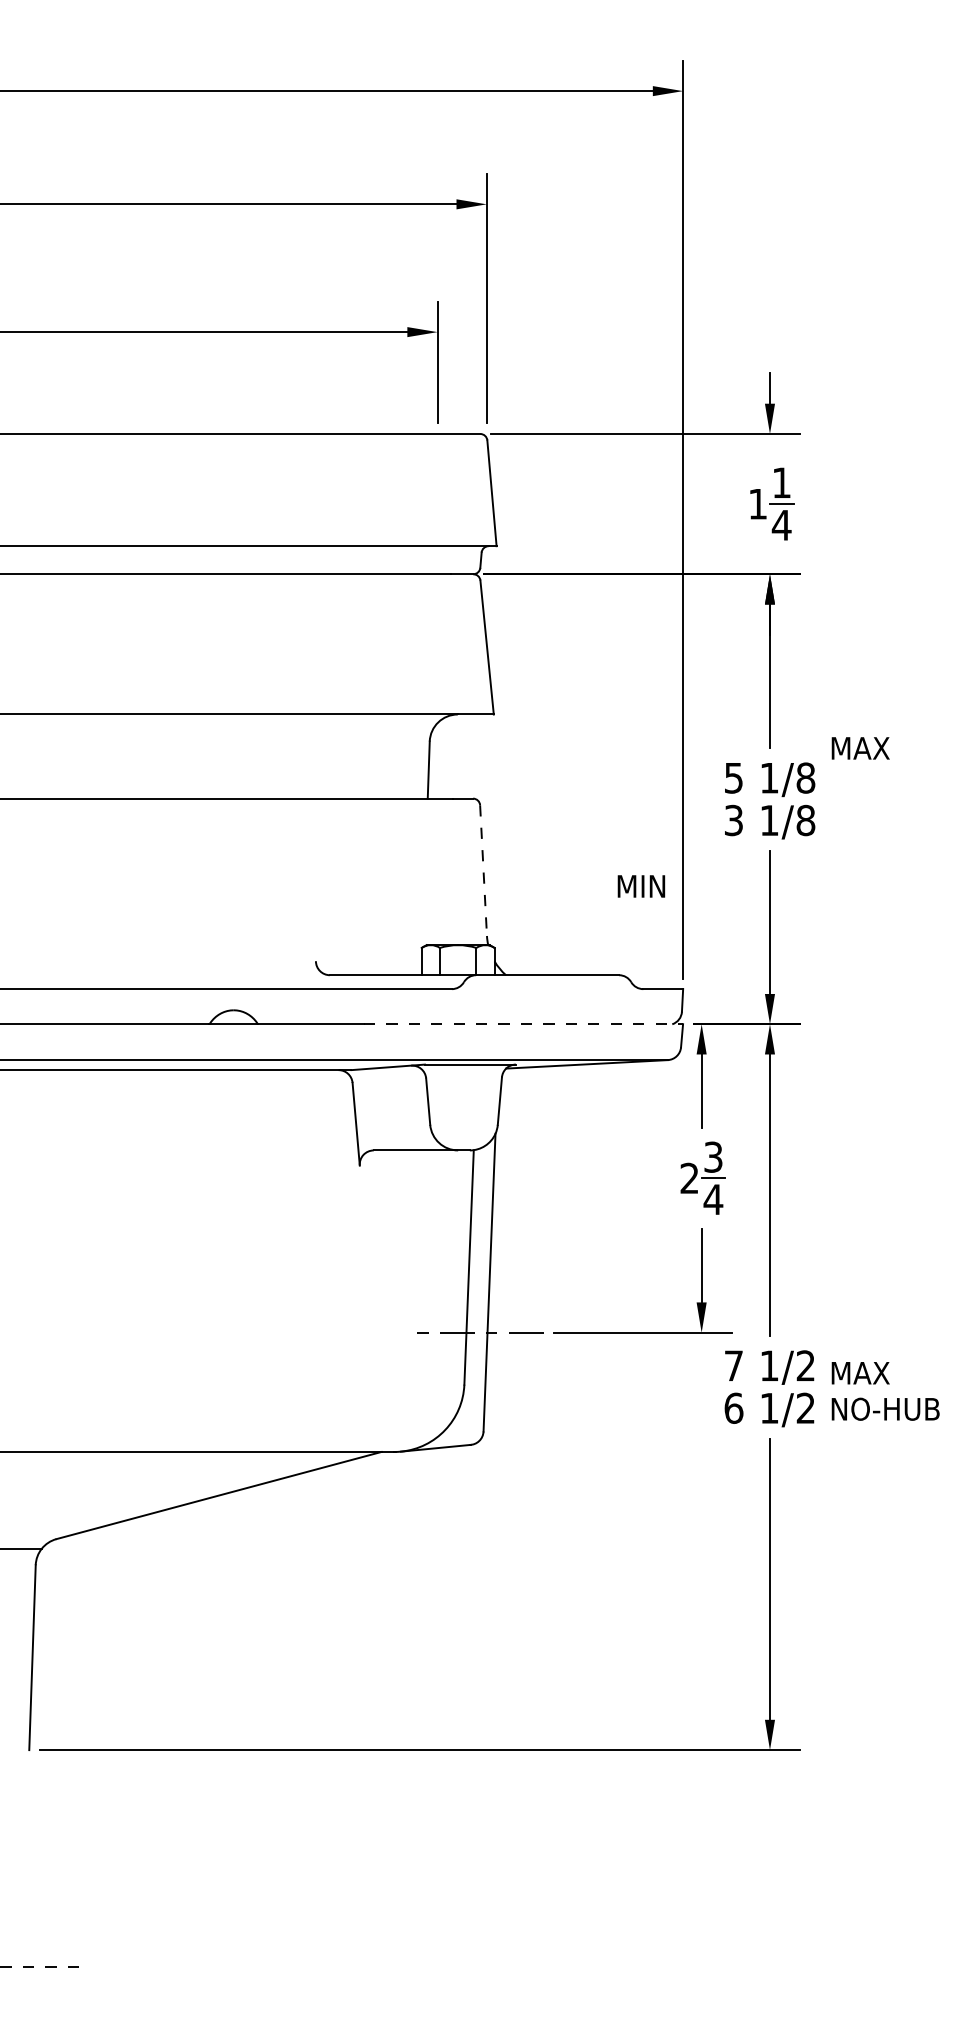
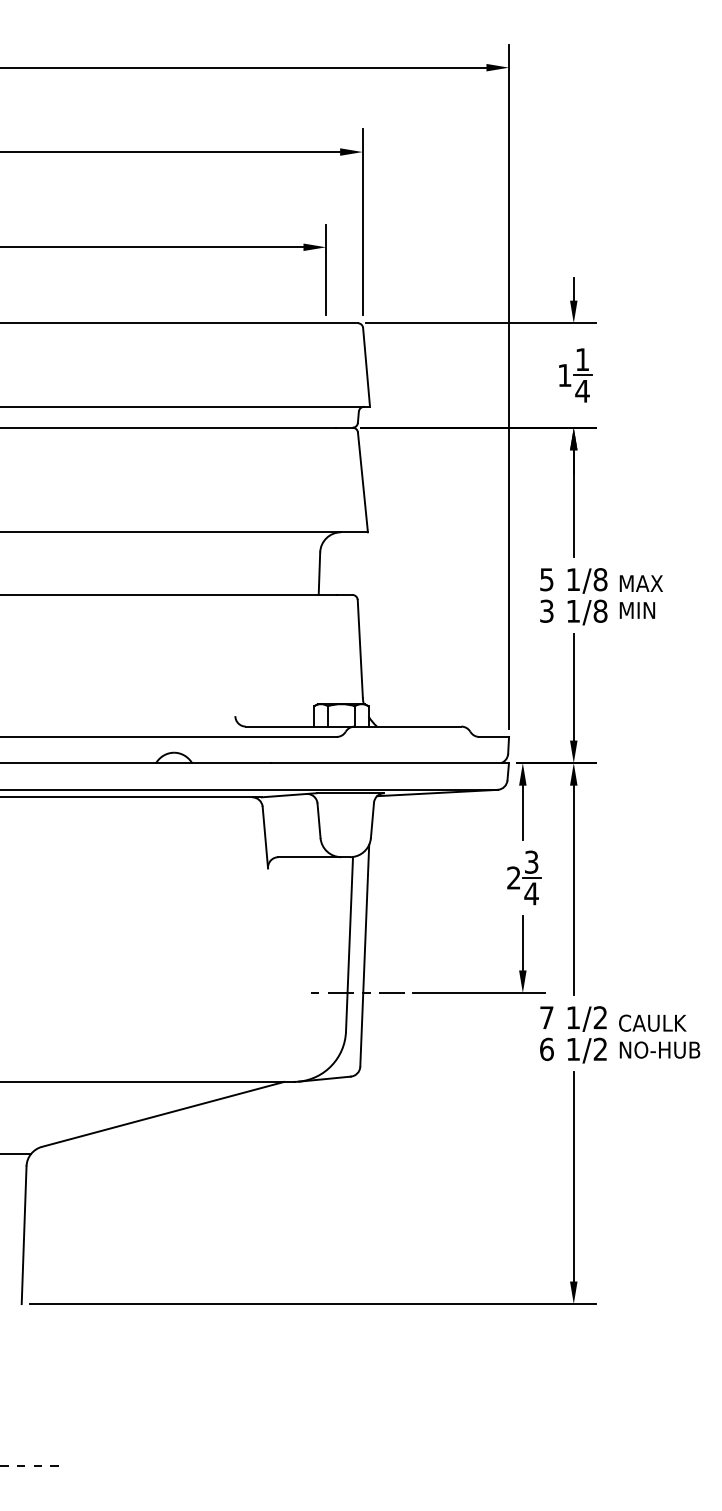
text: (860, 748) -> (641, 583), moved
line: (483, 871) -> (360, 649), dashed -> solid
text: (641, 886) -> (637, 610), moved
line: (523, 1024) -> (390, 763), dashed -> solid
text: (875, 1372) -> (652, 1022), MAX -> CAULK

